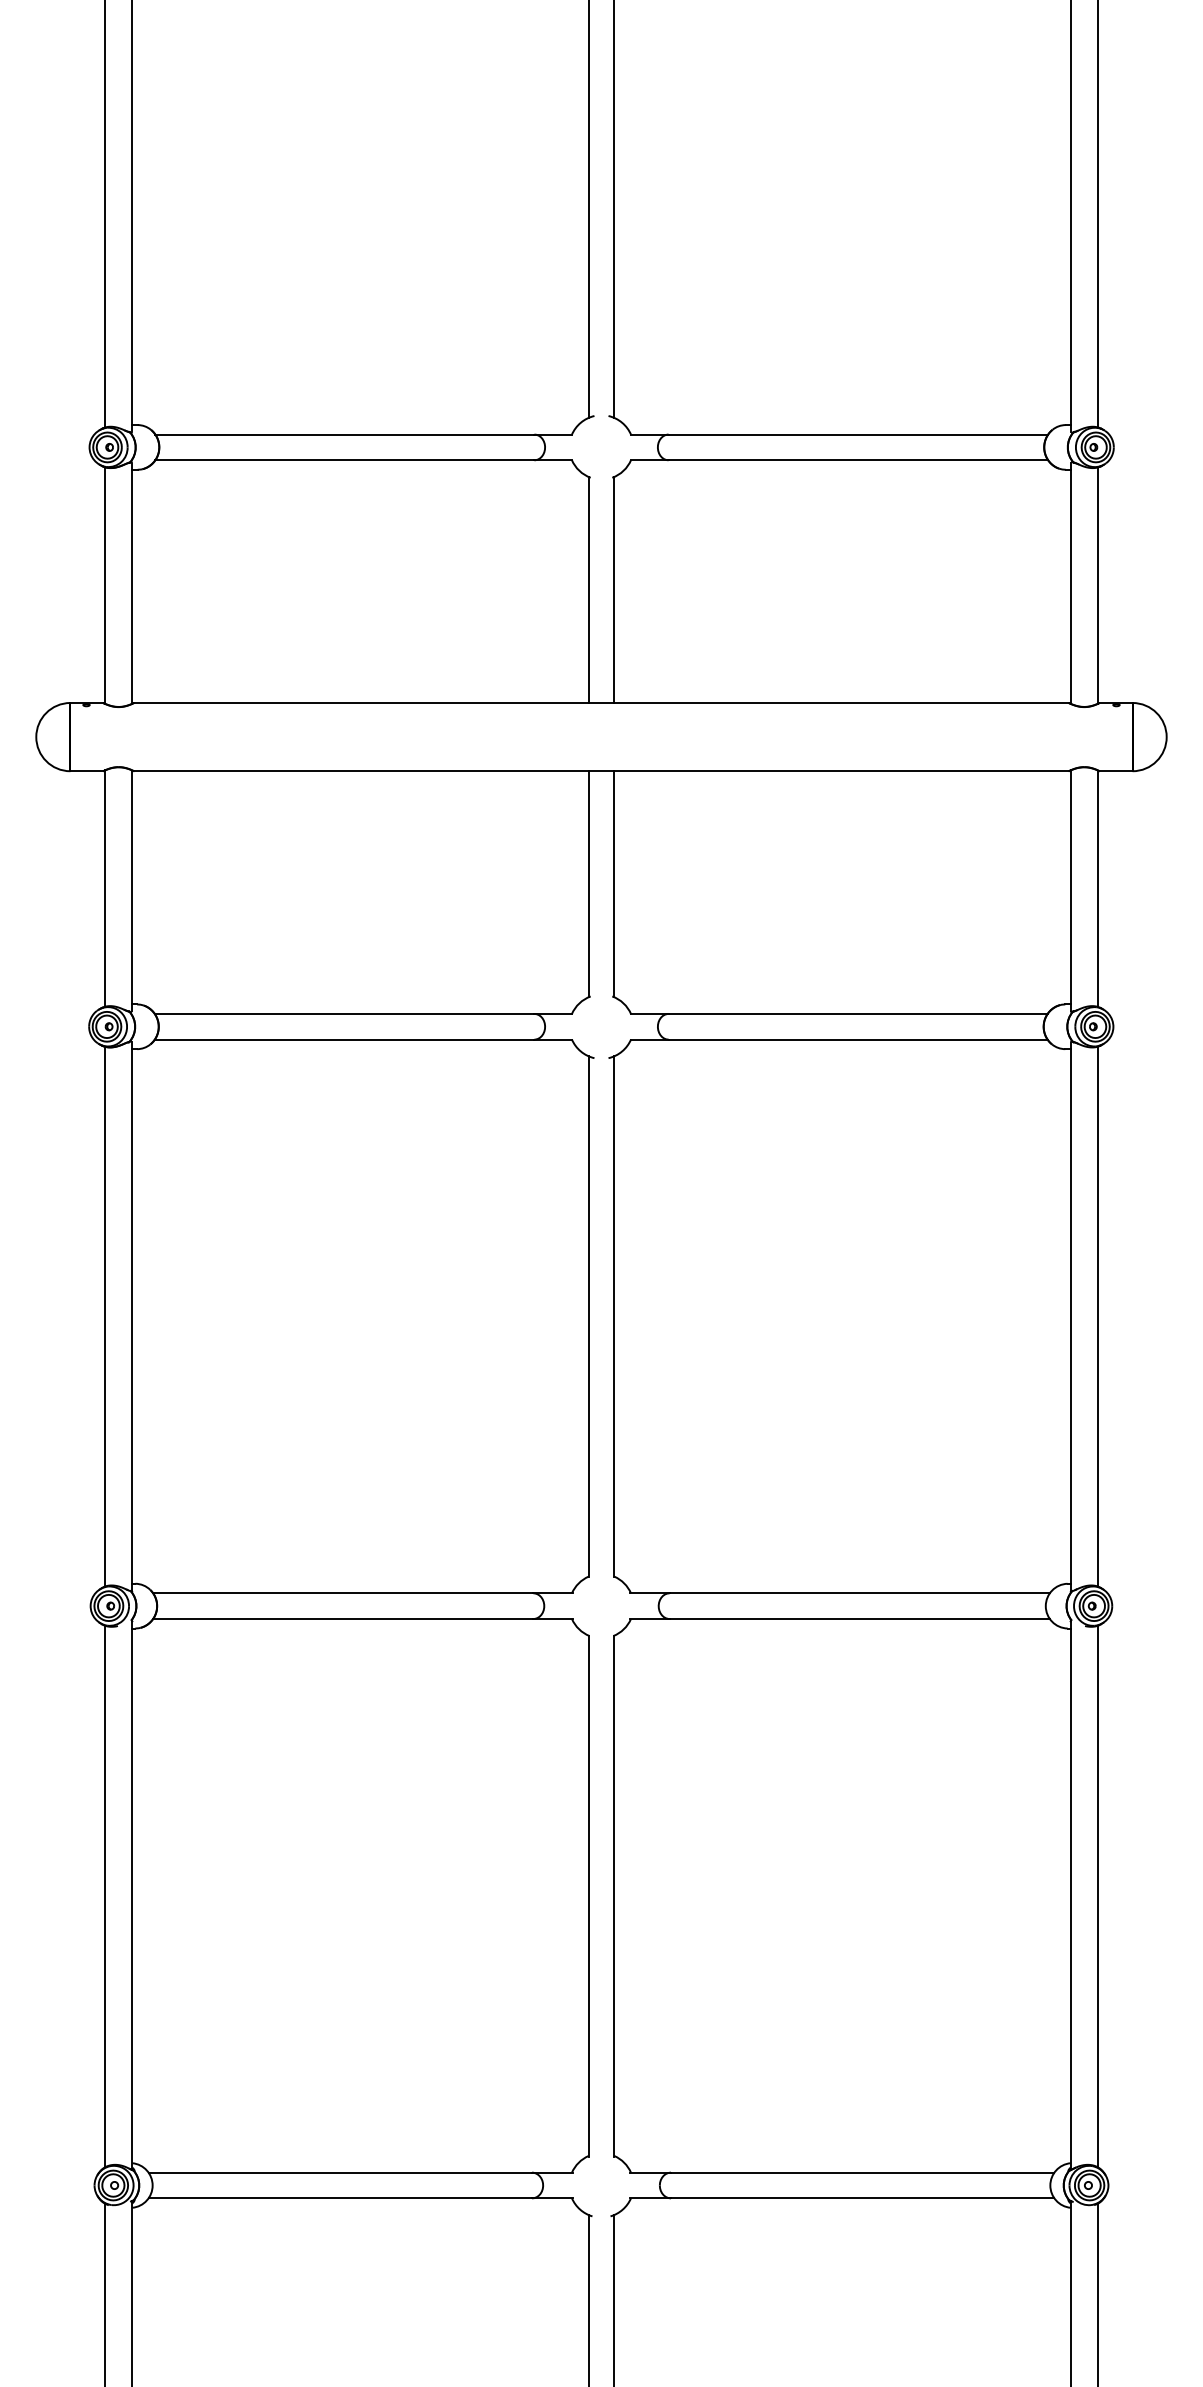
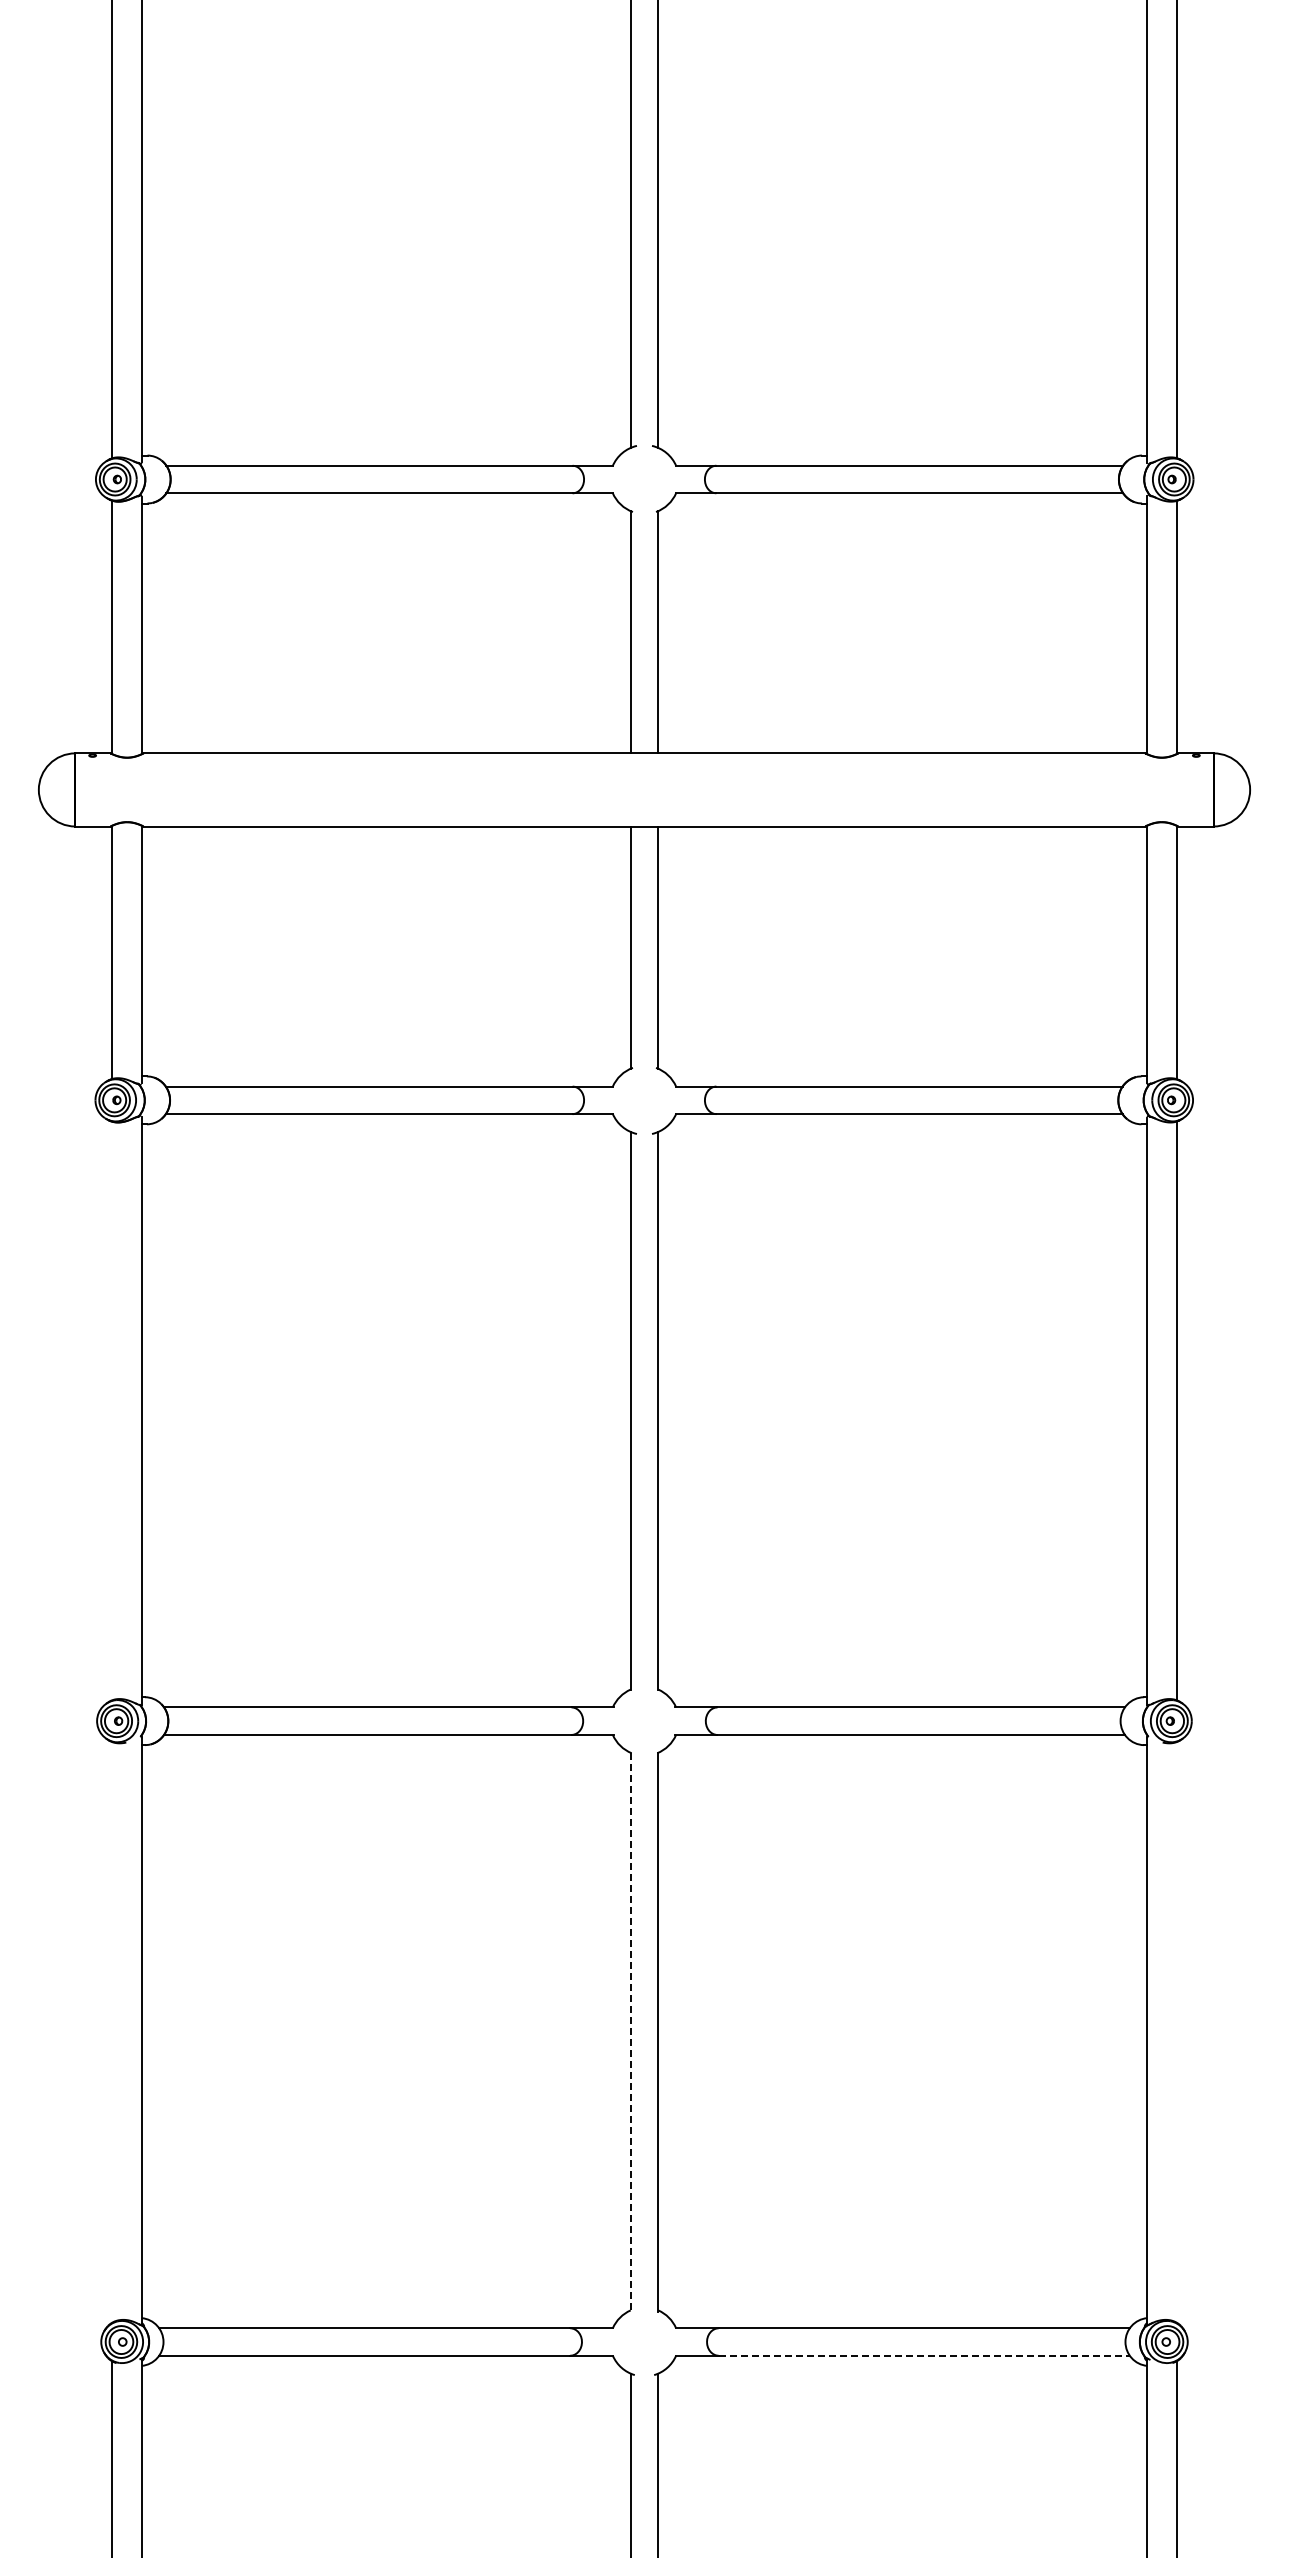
line: (105, 1316) -> (112, 1410), removed
line: (105, 1896) -> (112, 2032), removed
line: (588, 1896) -> (630, 2032), solid -> dashed
line: (1097, 1896) -> (1176, 2032), removed
line: (862, 2198) -> (924, 2355), solid -> dashed

